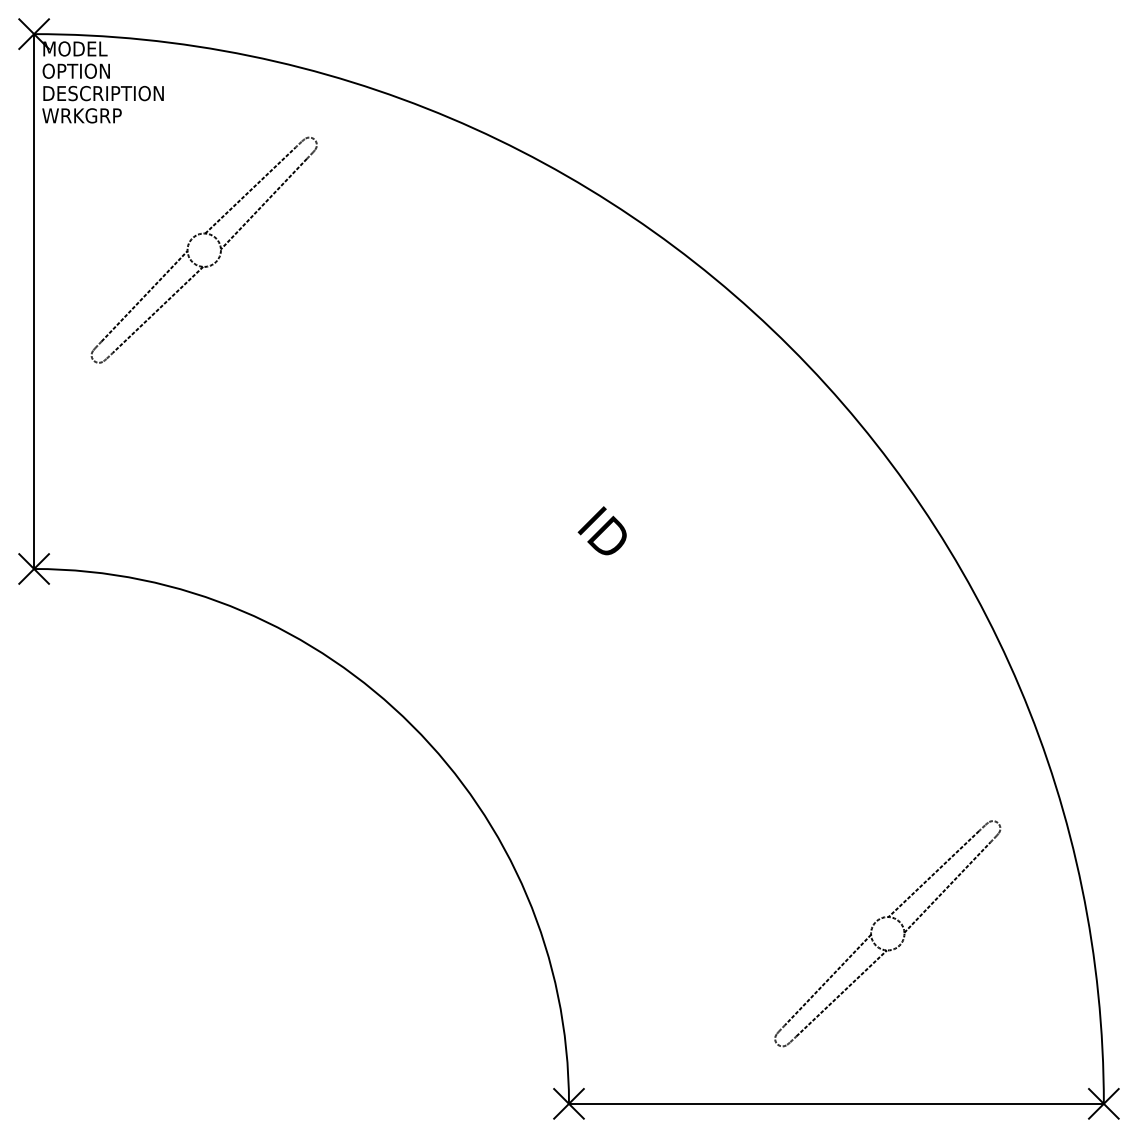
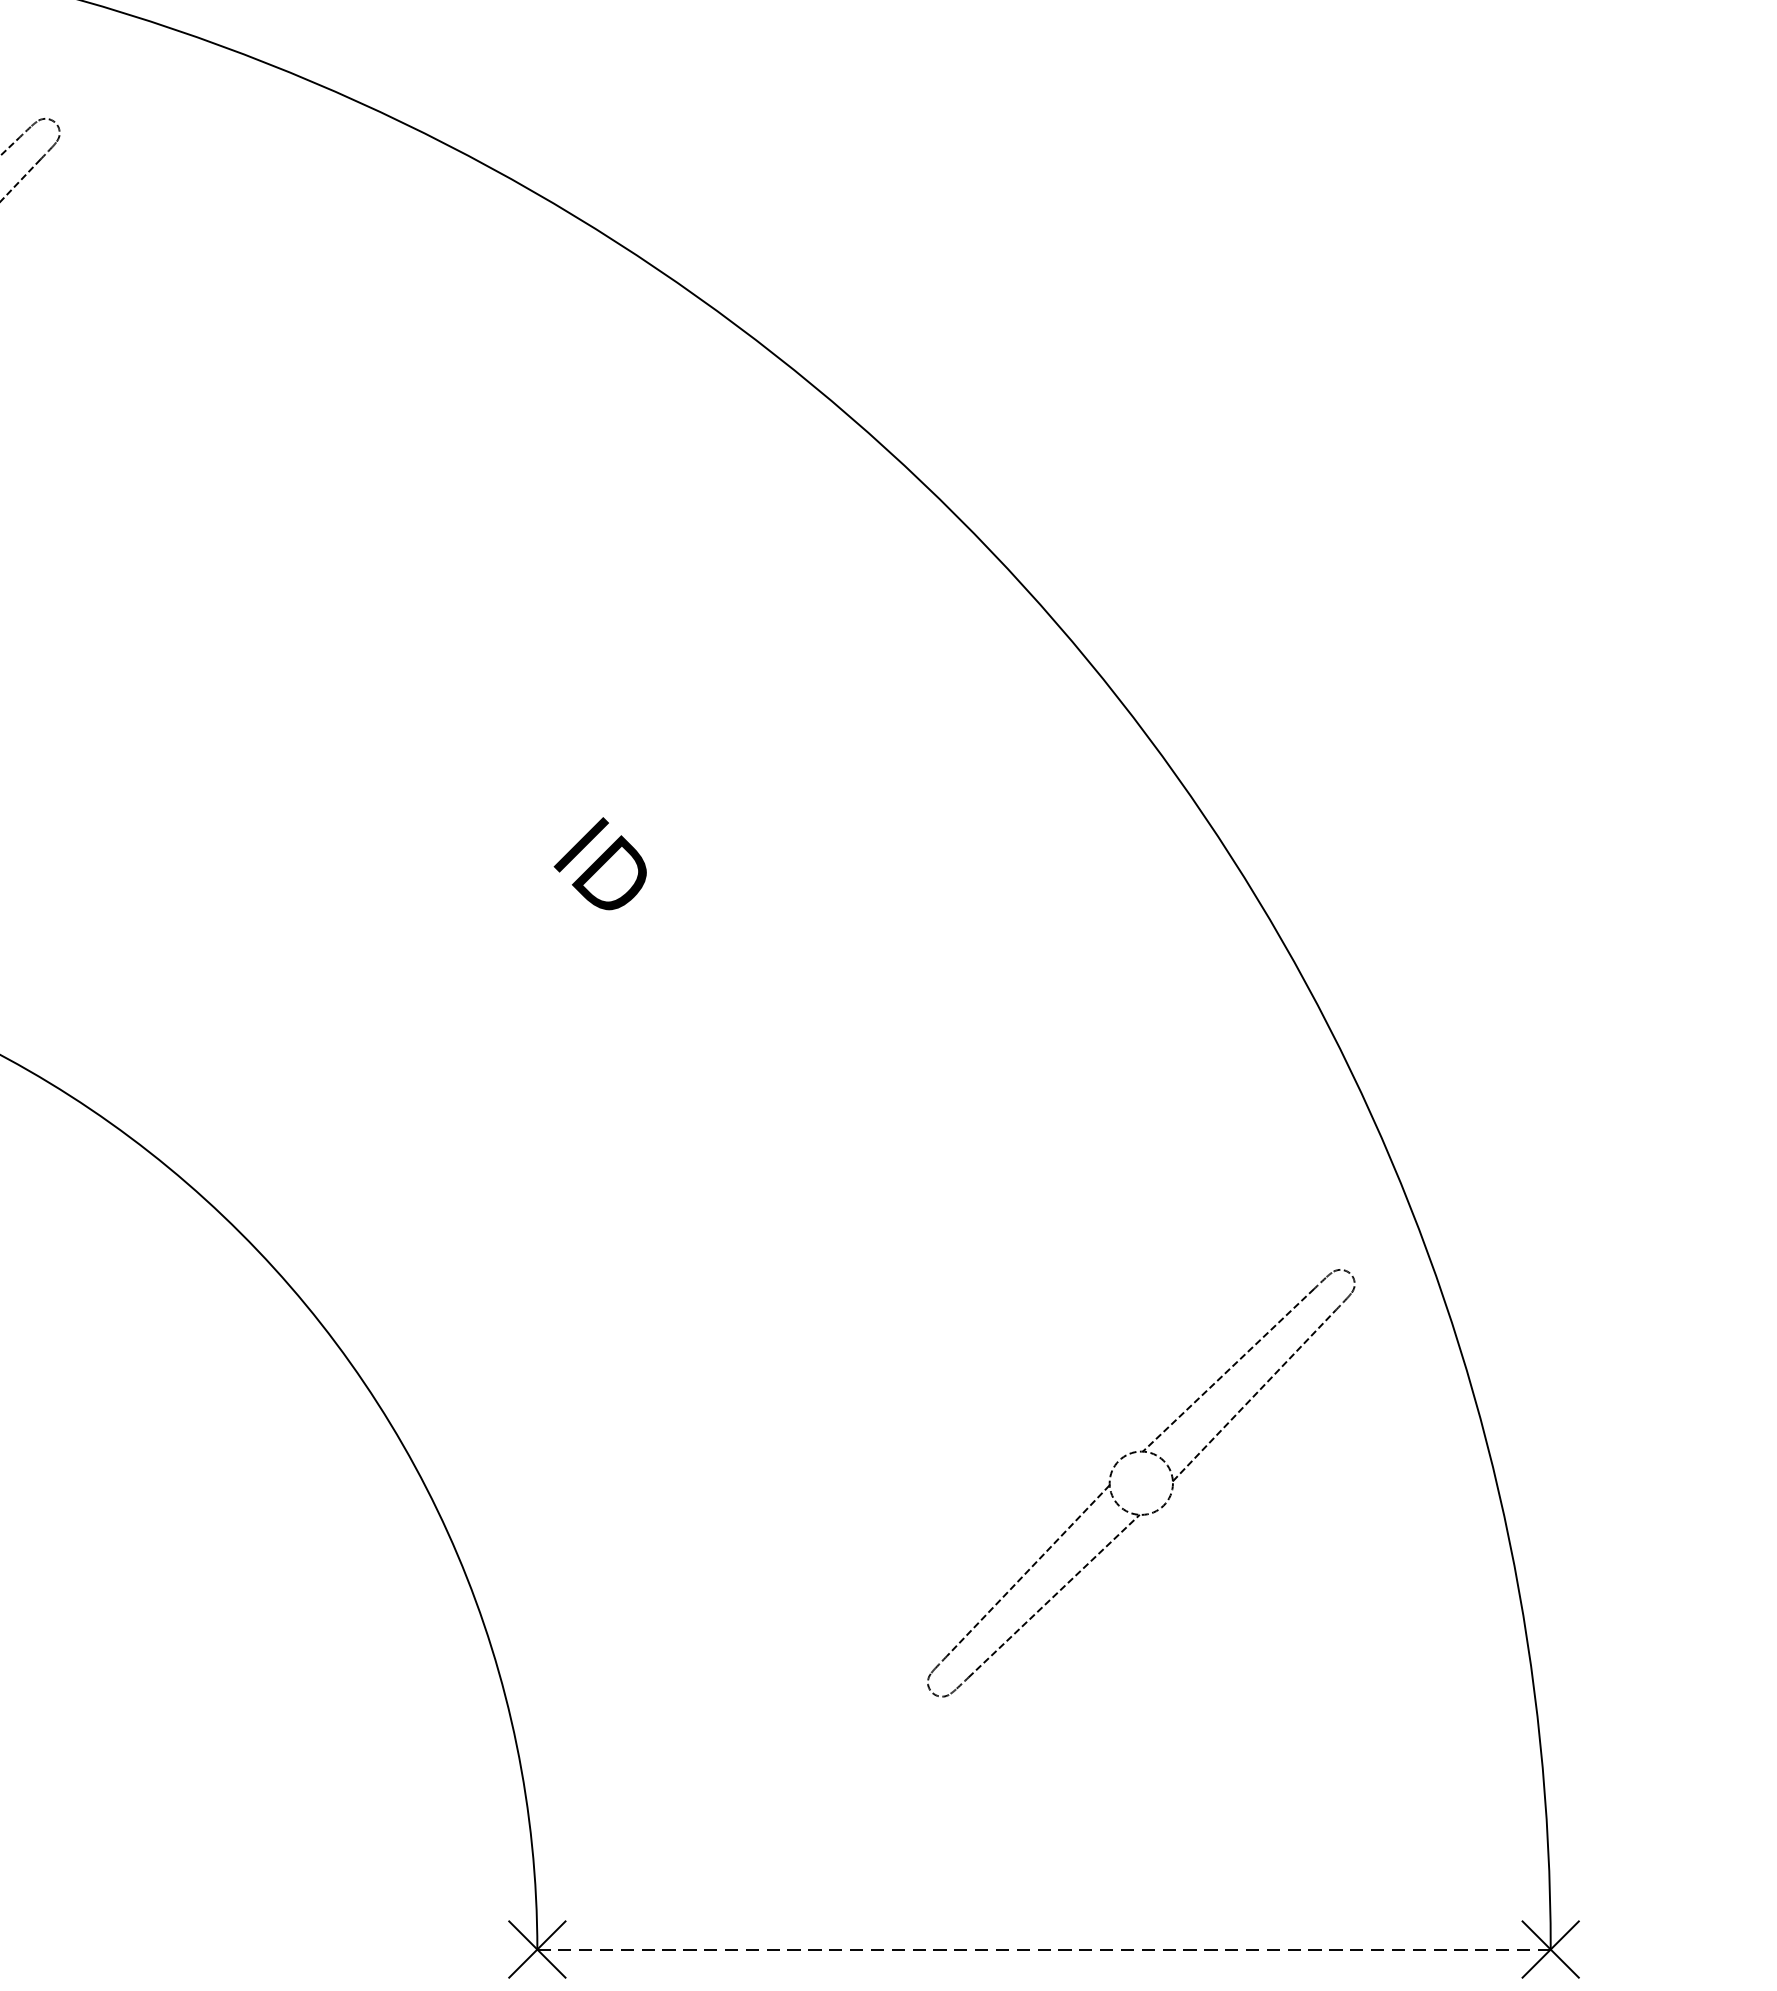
part: (872, 935) -> (1112, 1486), moved
line: (836, 1103) -> (1044, 1948), solid -> dashed

